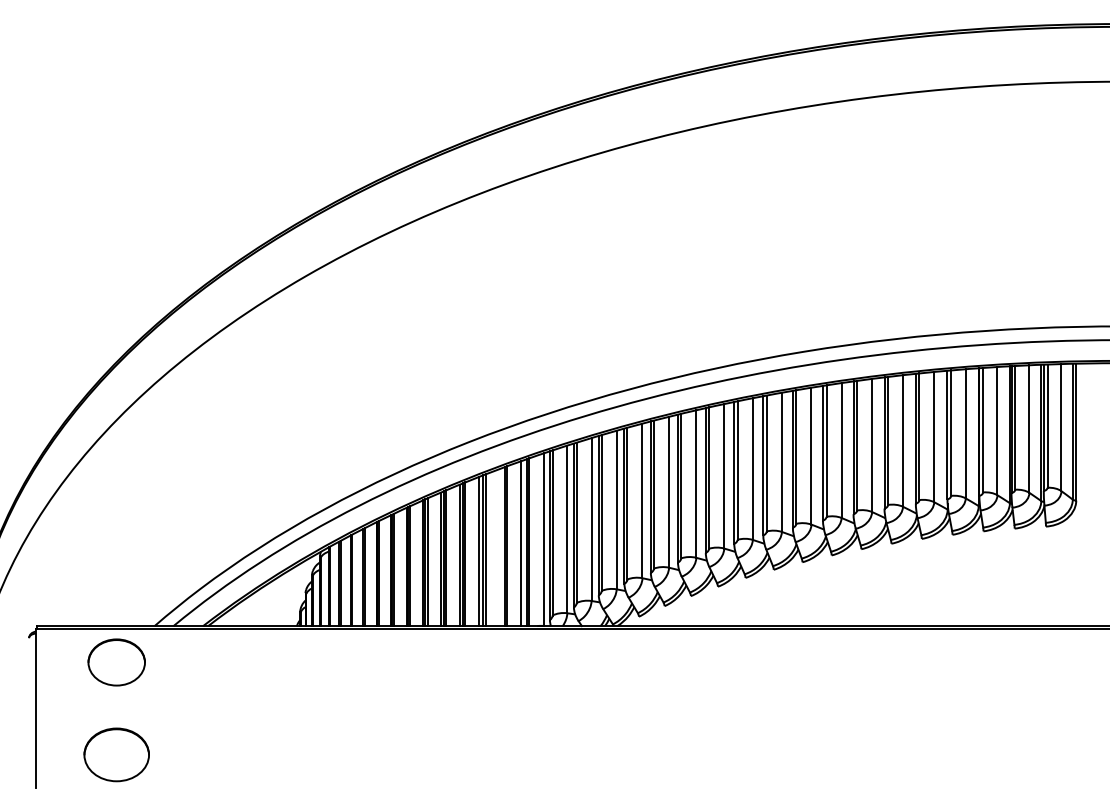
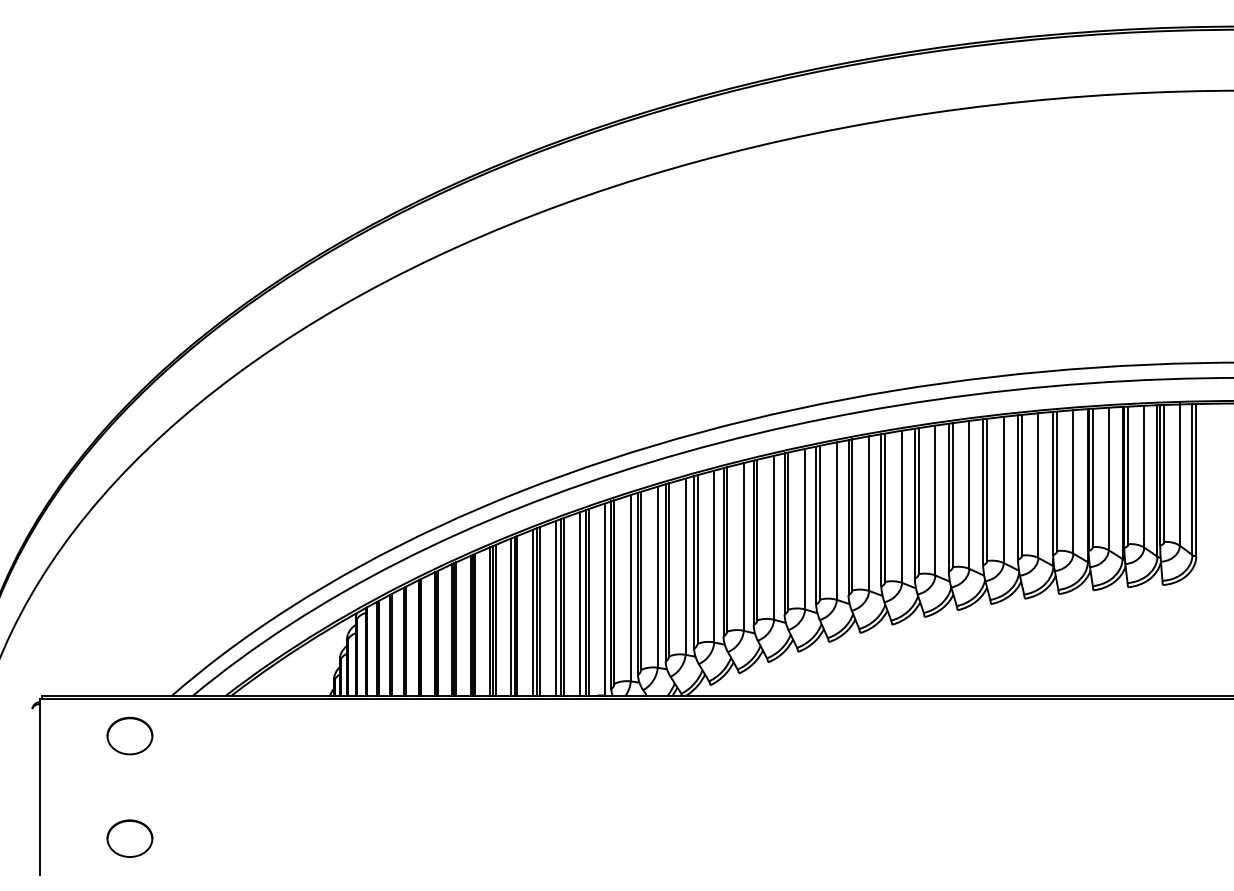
line: (499, 547) -> (555, 608), added
part: (116, 661) -> (129, 735), size x0.71
part: (116, 754) -> (129, 838), size x0.62

